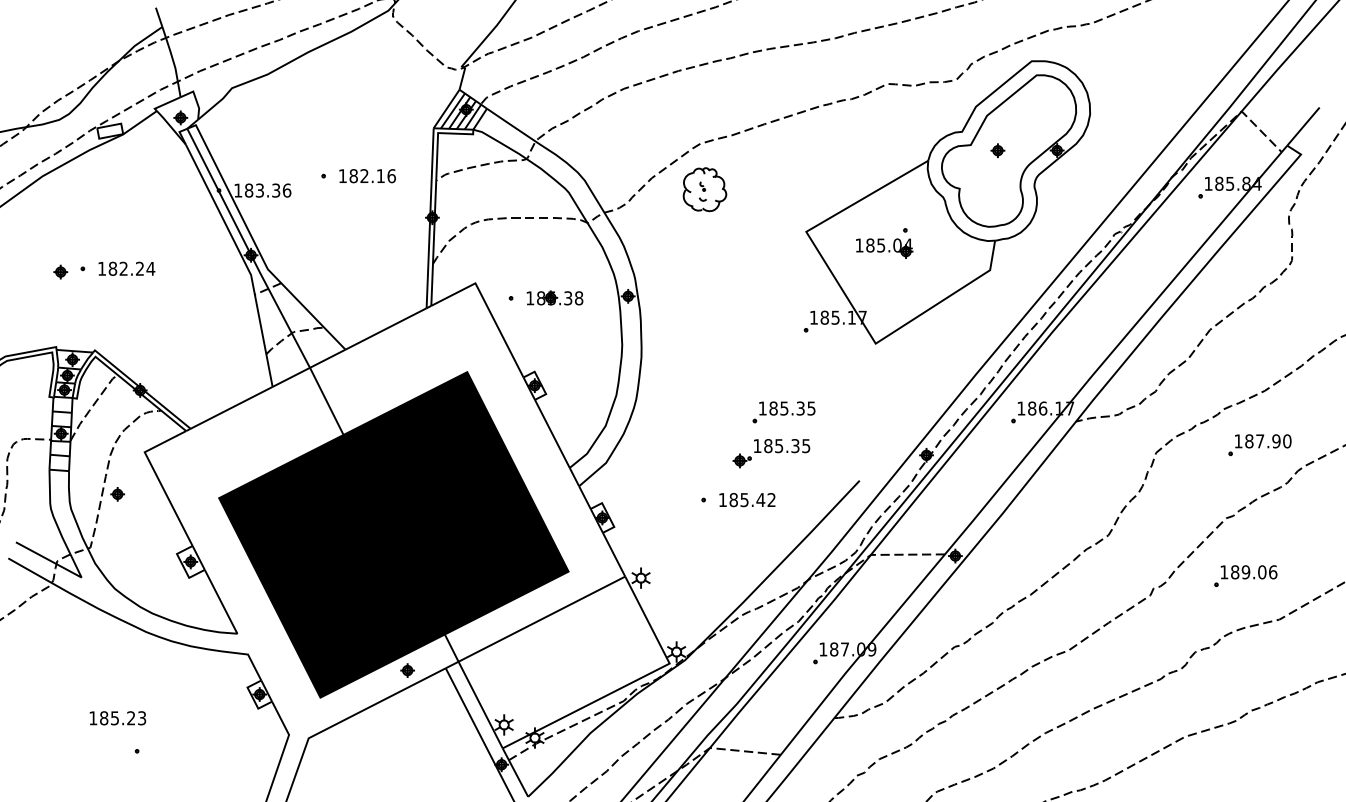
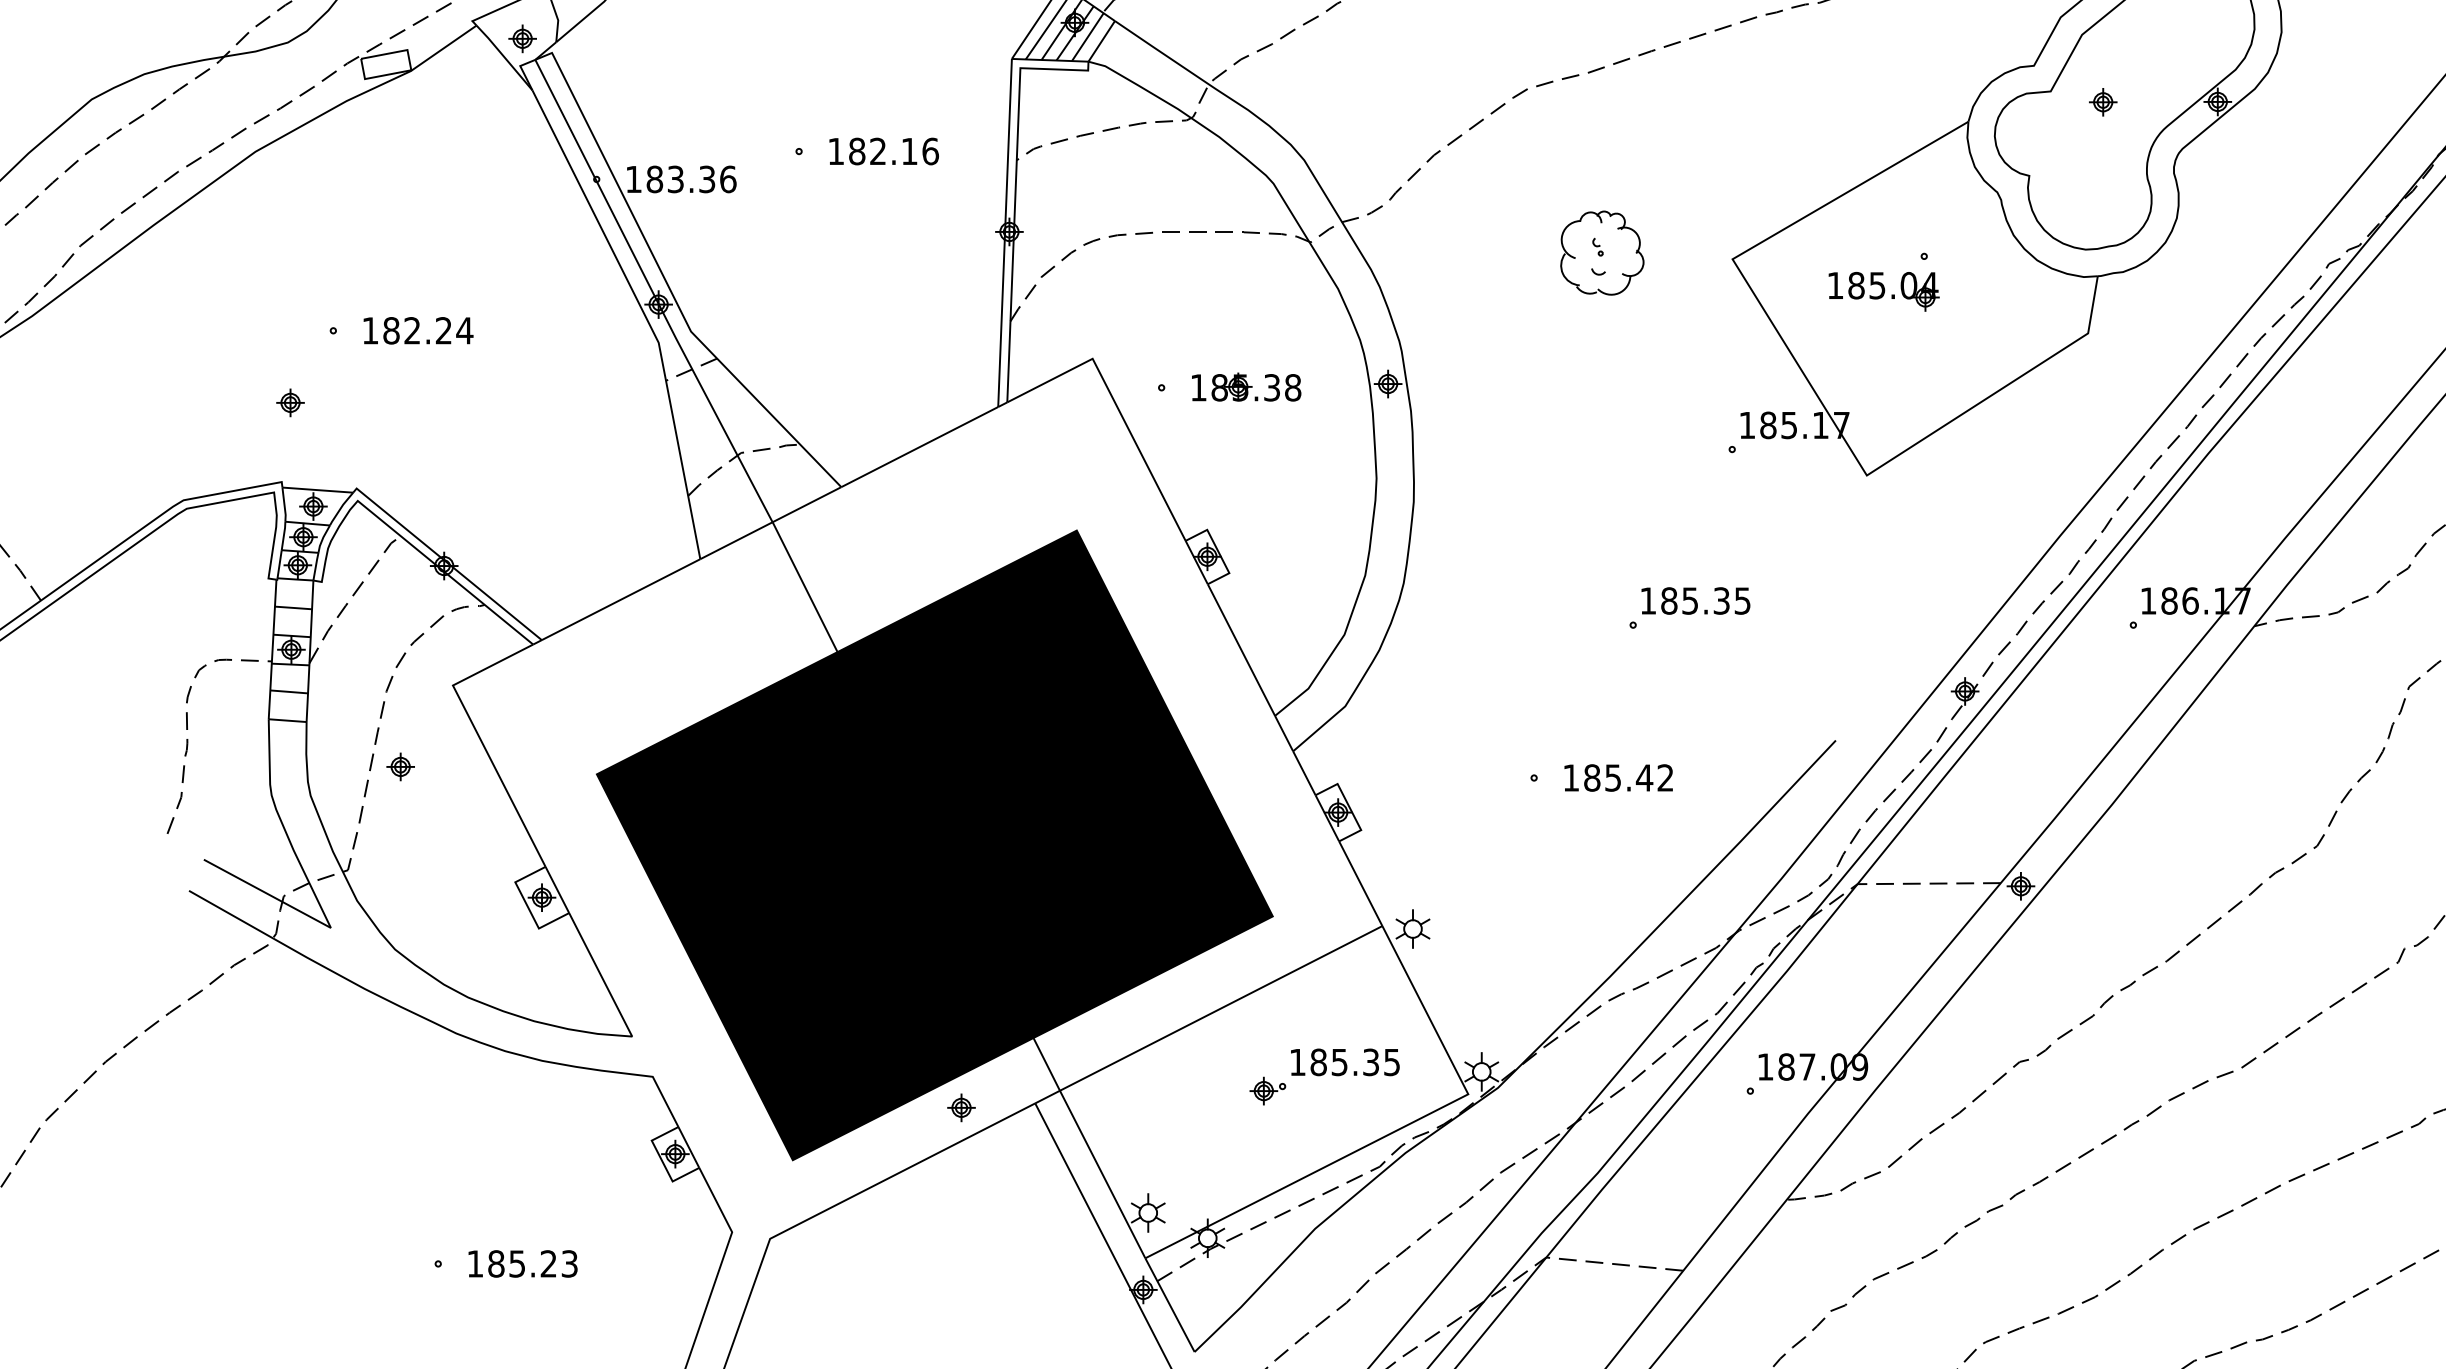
part: (704, 189) -> (1601, 252), moved
part: (60, 271) -> (290, 401), moved
part: (771, 453) -> (1324, 1076), moved
text: (117, 718) -> (522, 1264), moved

